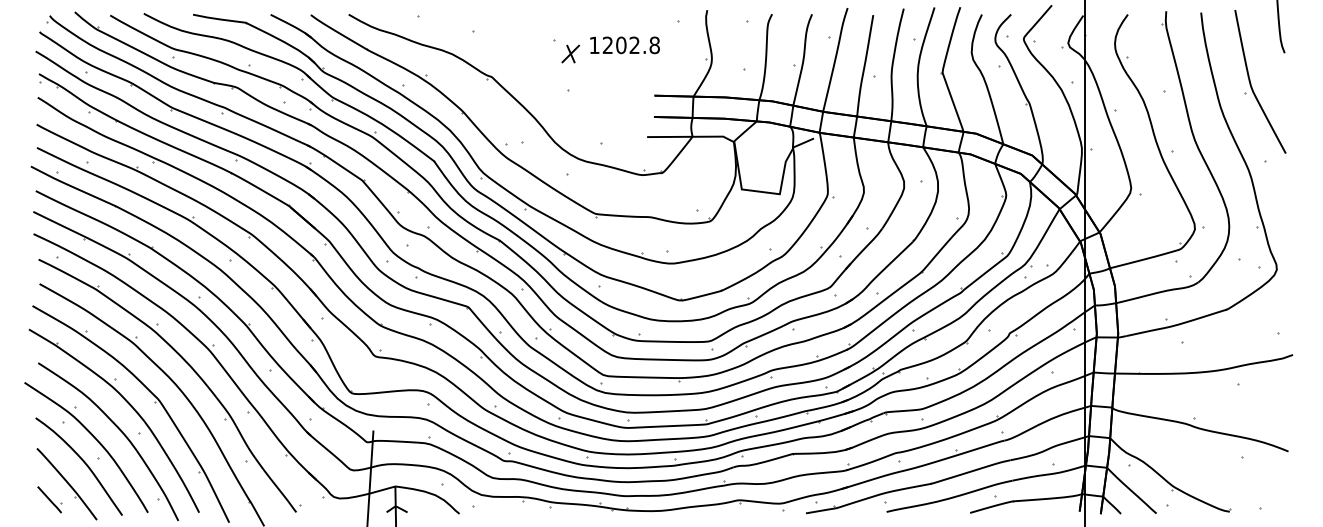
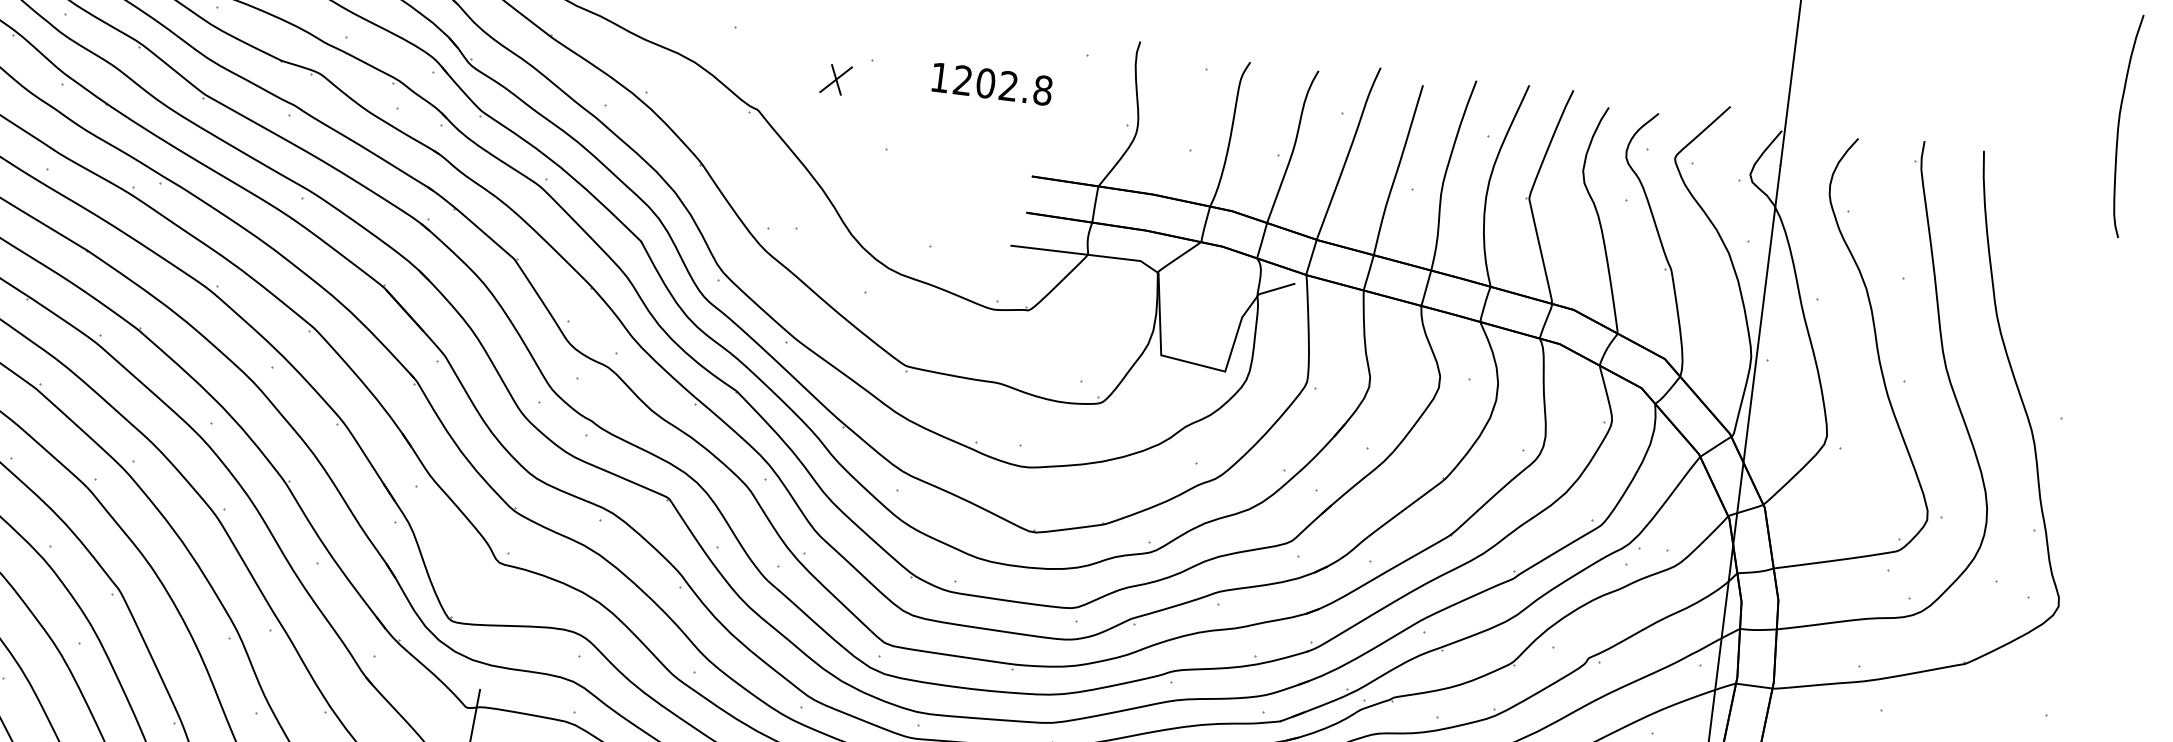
part: (570, 53) -> (835, 78), moved
part: (1251, 83) -> (2054, 282), removed

